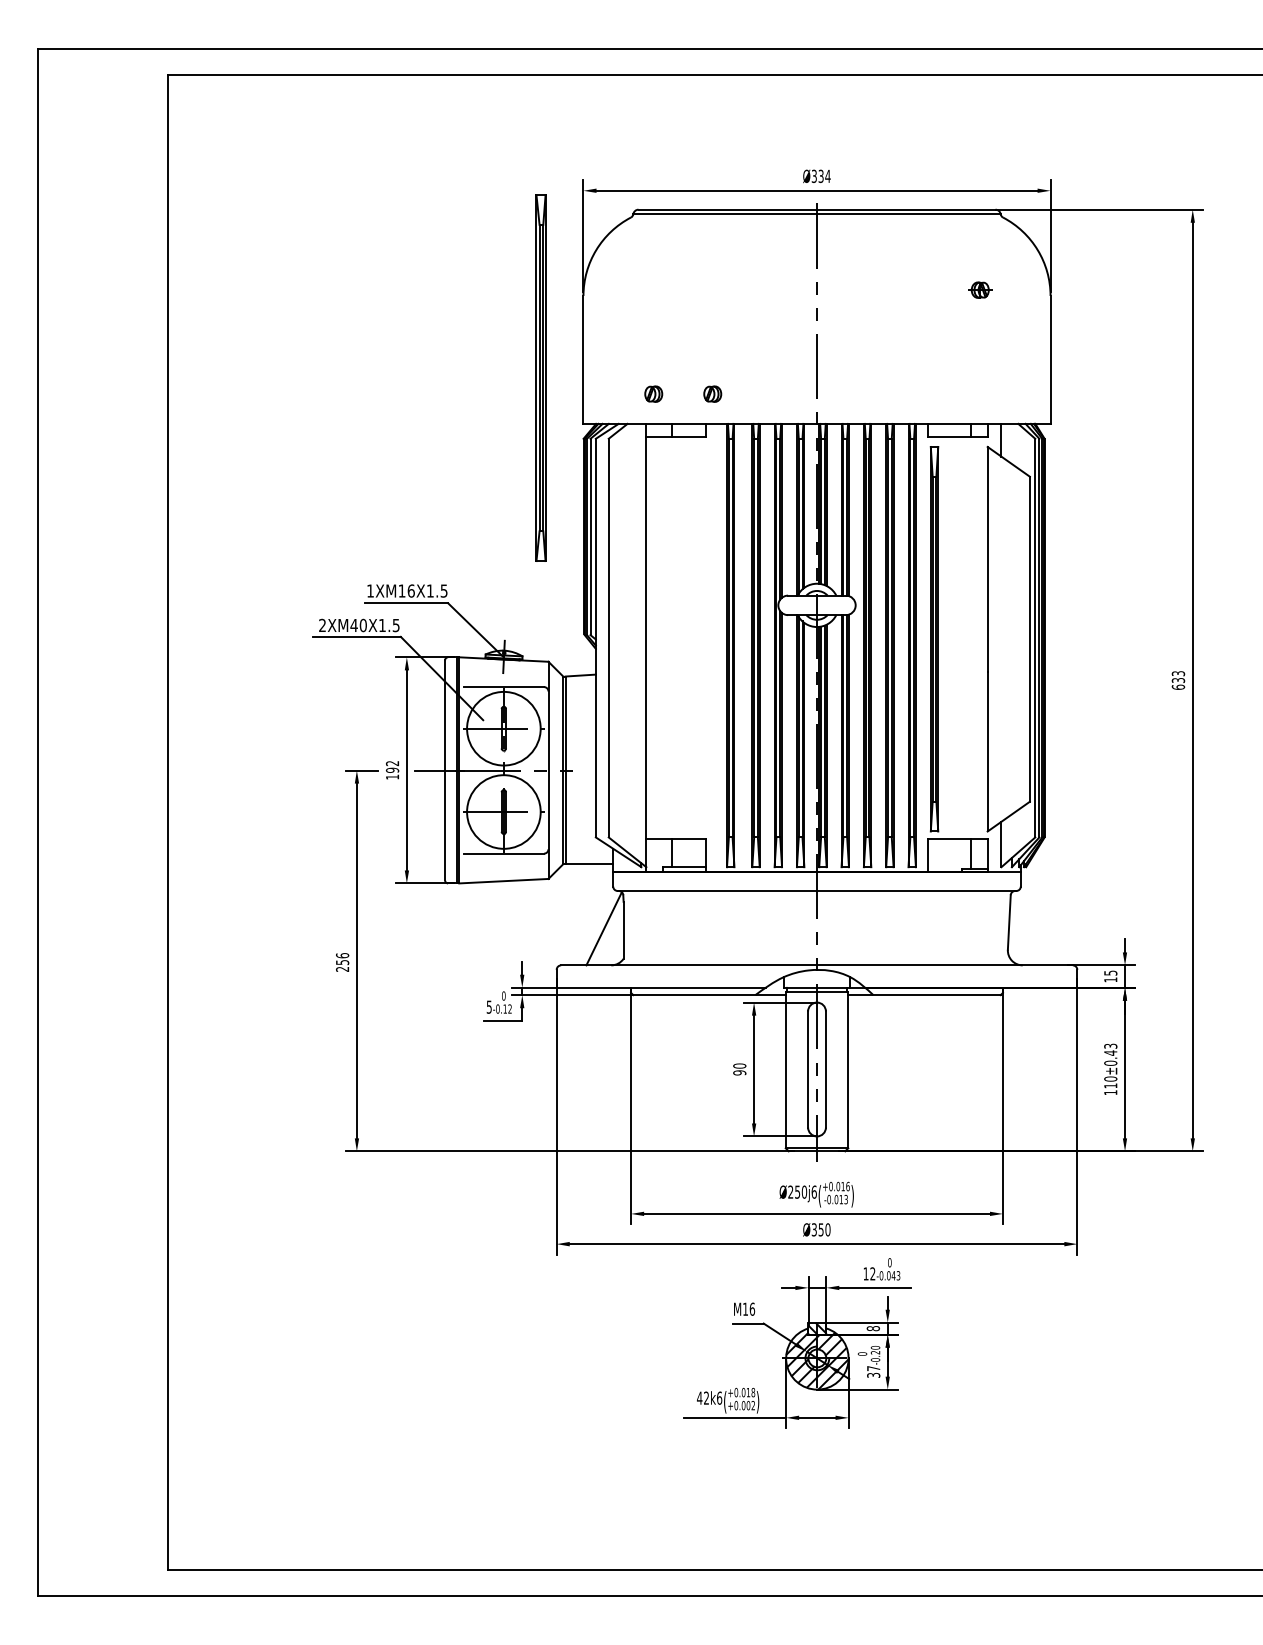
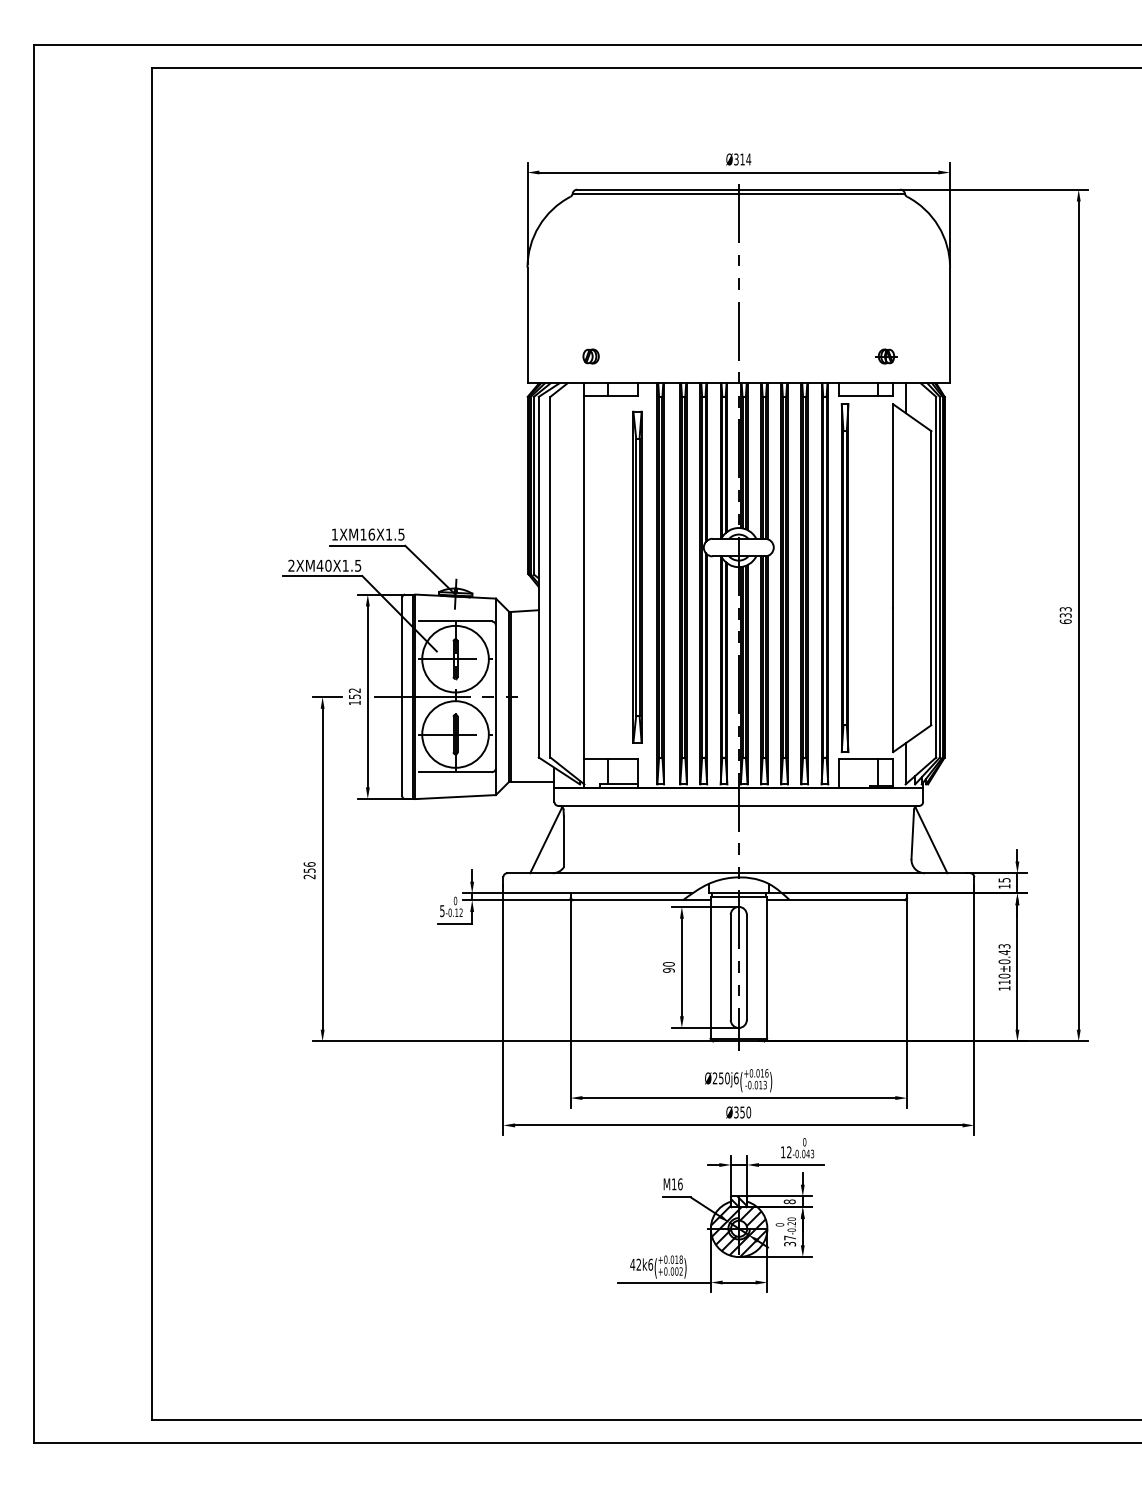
text: (820, 176) -> (741, 159), Ø334 -> Ø314
part: (980, 289) -> (886, 355), moved
part: (540, 377) -> (637, 576), moved
part: (712, 393) -> (644, 355), removed
text: (391, 769) -> (353, 696), 192 -> 152
line: (1029, 928) -> (931, 839), added

